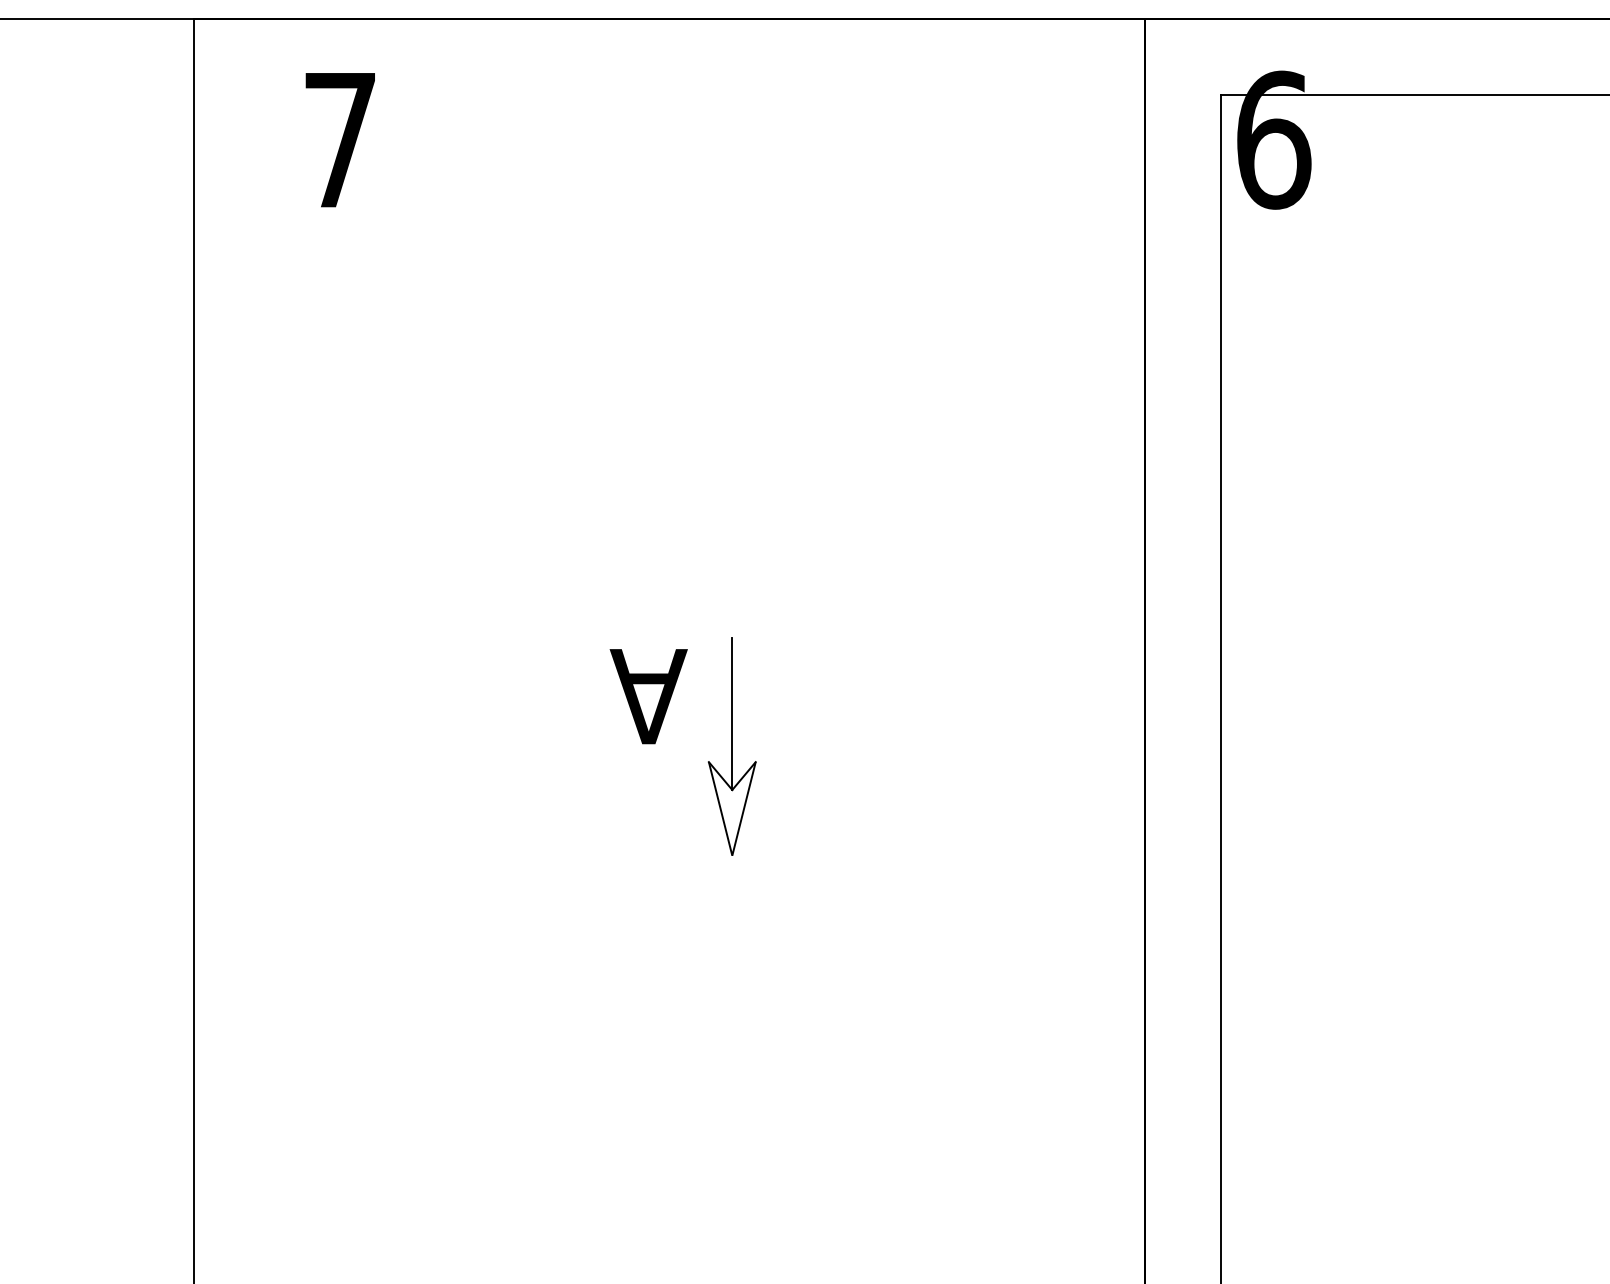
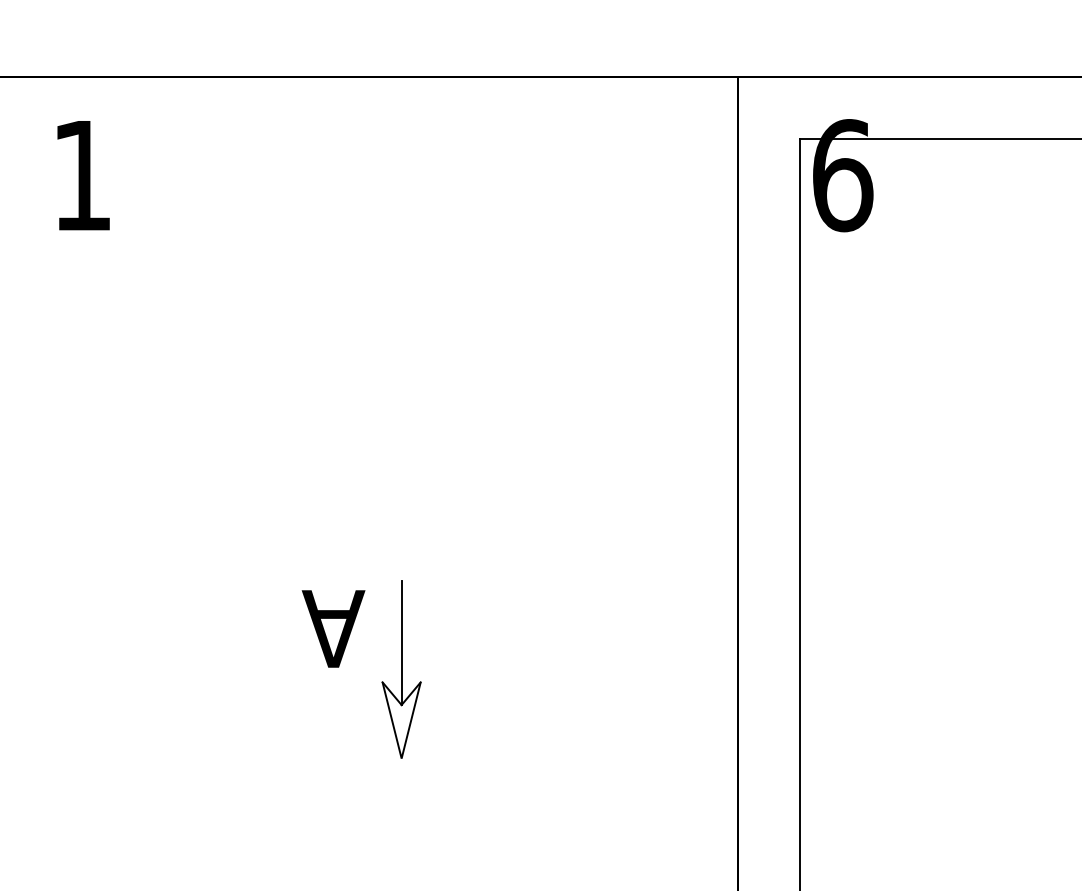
text: (339, 140) -> (81, 175), 7 -> 1

